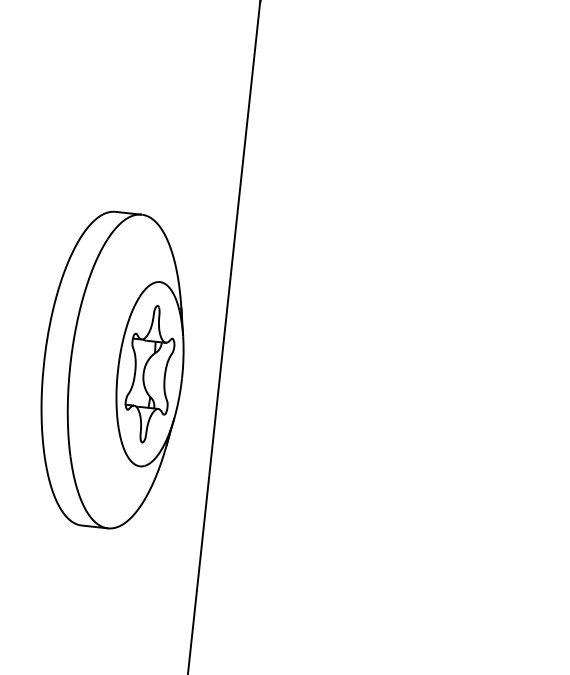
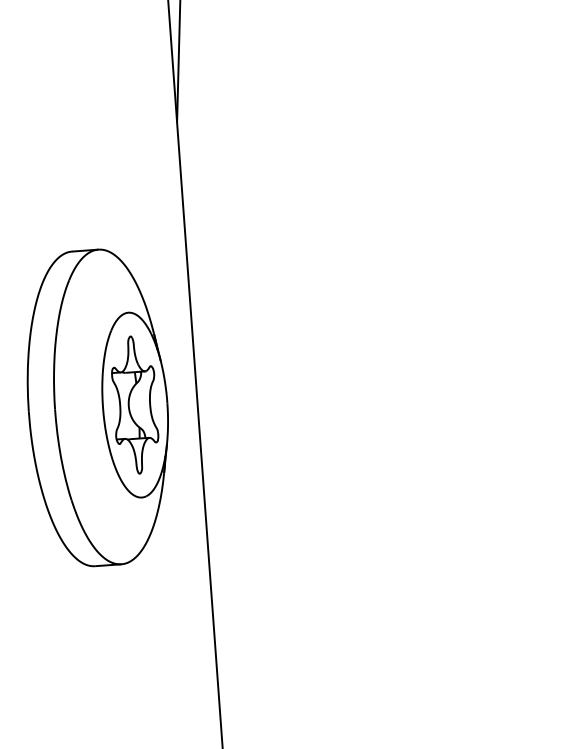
part: (112, 369) -> (97, 407), moved

